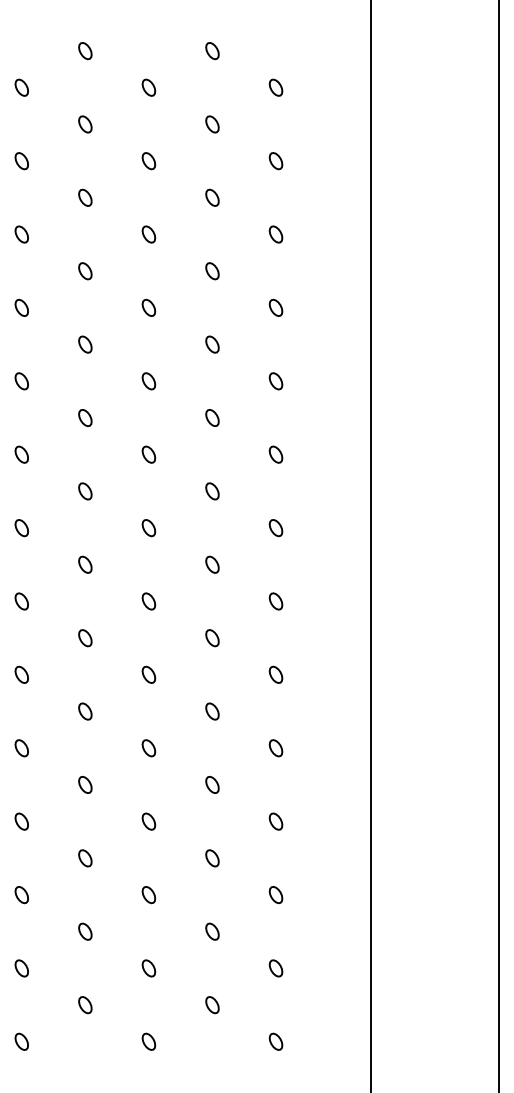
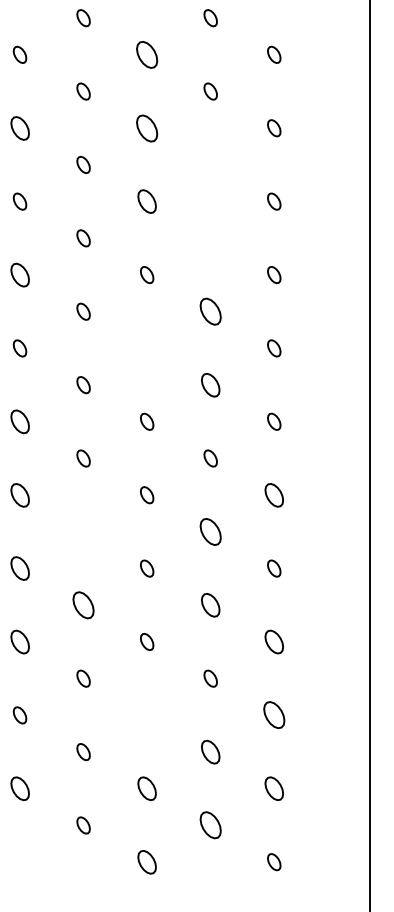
part: (148, 234) -> (146, 54), size x1.6
part: (21, 307) -> (19, 127), size x1.4
part: (148, 307) -> (146, 127), size x1.6
part: (212, 344) -> (210, 164), removed
part: (148, 381) -> (146, 201), size x1.4
part: (212, 417) -> (210, 237), removed
part: (21, 454) -> (19, 274), size x1.4
part: (212, 491) -> (210, 311), size x1.6
part: (148, 528) -> (146, 348), removed
part: (212, 564) -> (210, 384), size x1.4
part: (21, 601) -> (19, 421), size x1.4
part: (21, 674) -> (19, 494), size x1.4
part: (275, 674) -> (273, 494), size x1.4
part: (85, 711) -> (83, 531), removed
part: (212, 711) -> (210, 531), size x1.6
part: (21, 748) -> (19, 568), size x1.4
part: (85, 784) -> (83, 604), size x1.6
part: (212, 784) -> (210, 604), size x1.4
part: (21, 821) -> (19, 641), size x1.4
part: (275, 821) -> (273, 641), size x1.4
part: (148, 895) -> (146, 715), removed
part: (275, 895) -> (273, 715), size x1.6
part: (212, 931) -> (210, 751), size x1.4
part: (21, 968) -> (19, 788), size x1.4
part: (148, 968) -> (146, 788), size x1.4
part: (275, 968) -> (273, 788), size x1.4
part: (212, 1005) -> (210, 825), size x1.6
part: (21, 1041) -> (19, 861), removed
part: (148, 1041) -> (146, 861), size x1.4

